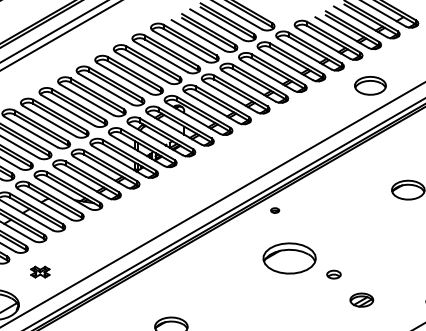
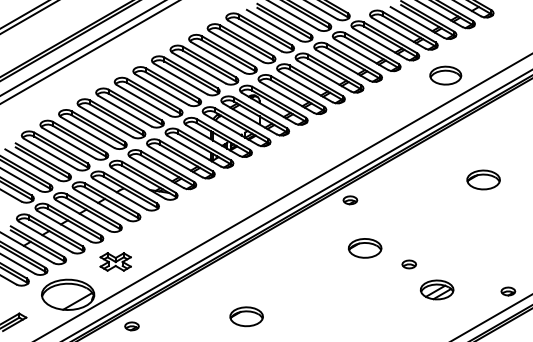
part: (275, 210) -> (350, 200), size x1.67
part: (290, 258) -> (365, 248), size x0.62
part: (40, 271) -> (115, 261), size x1.67
part: (361, 299) -> (436, 289), size x1.43

